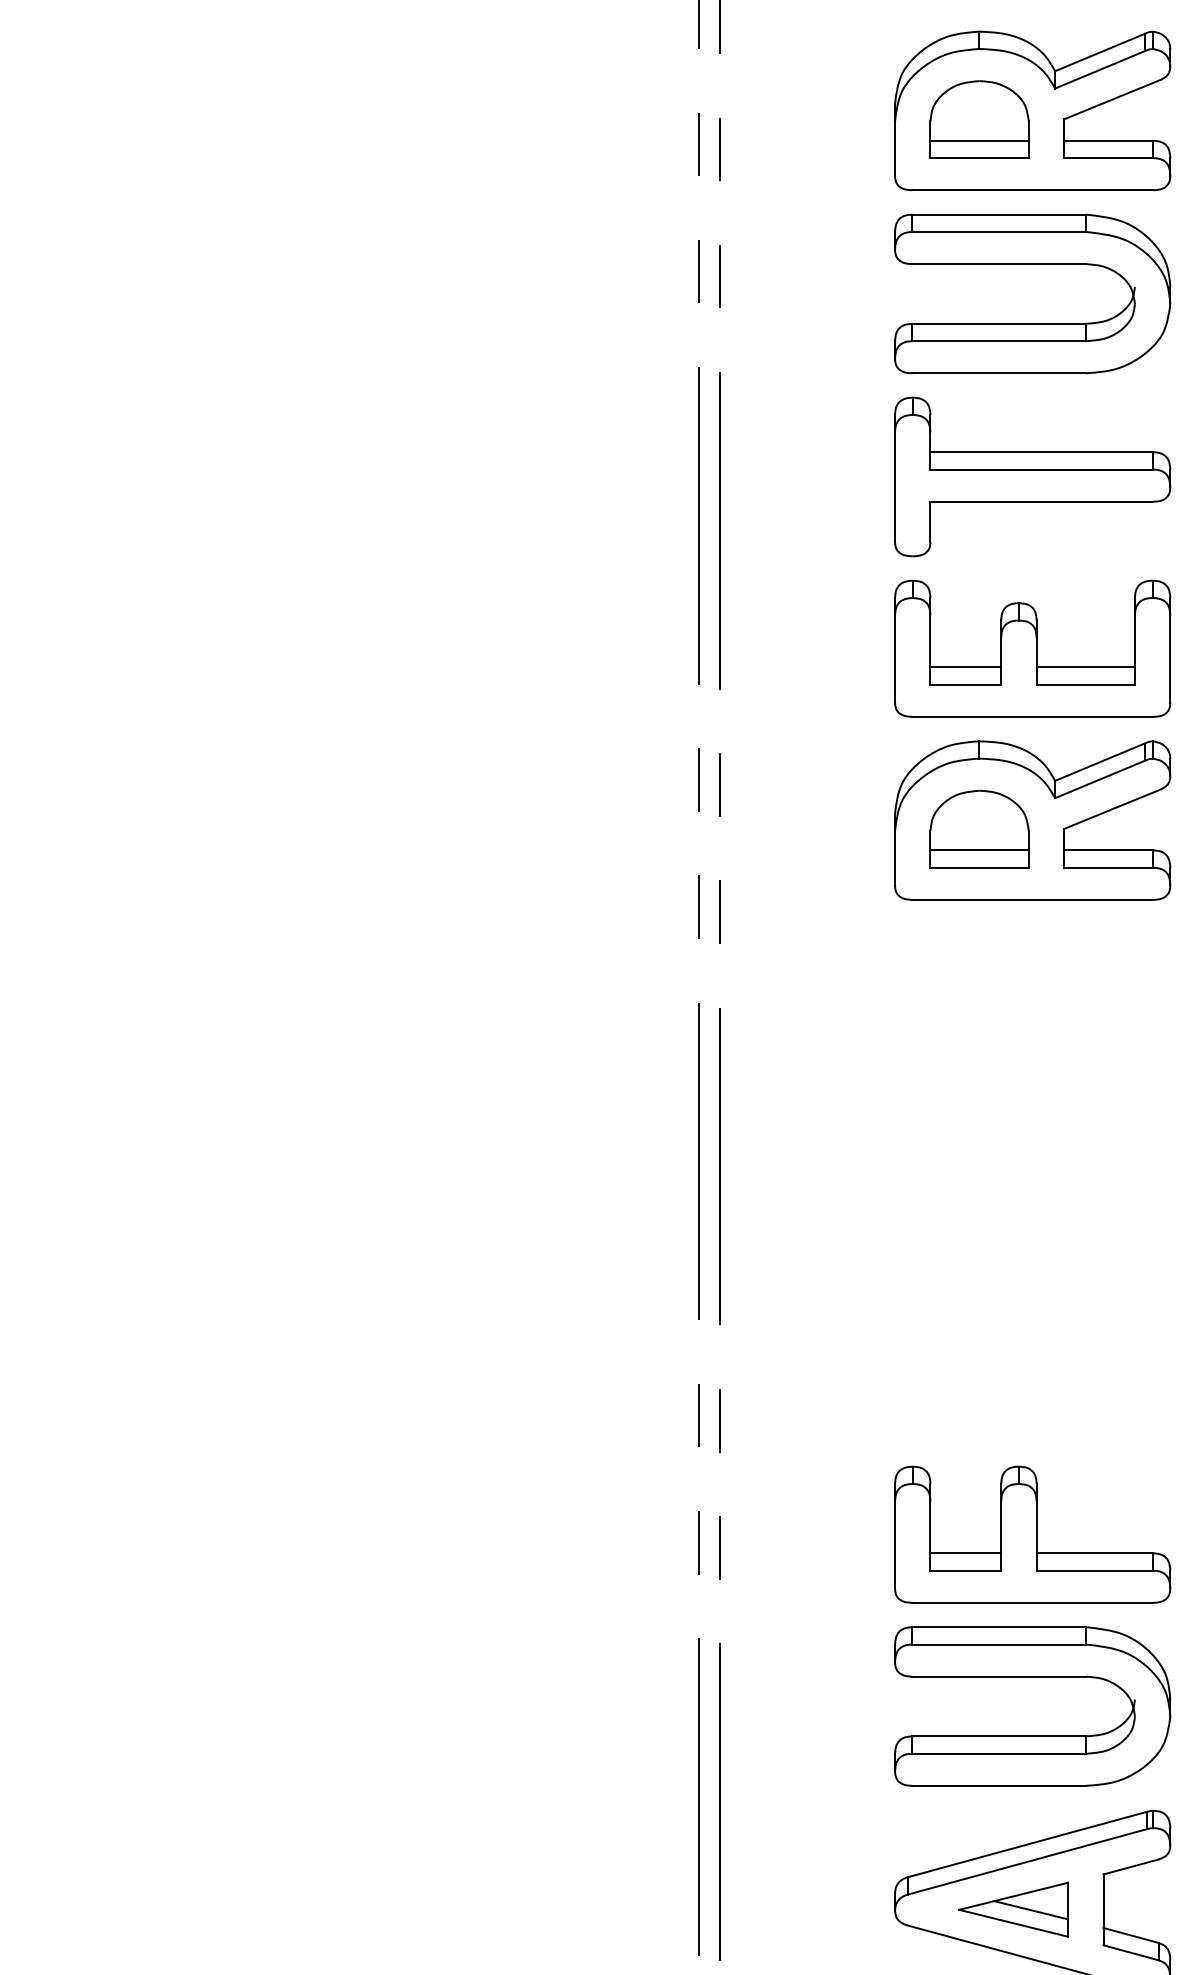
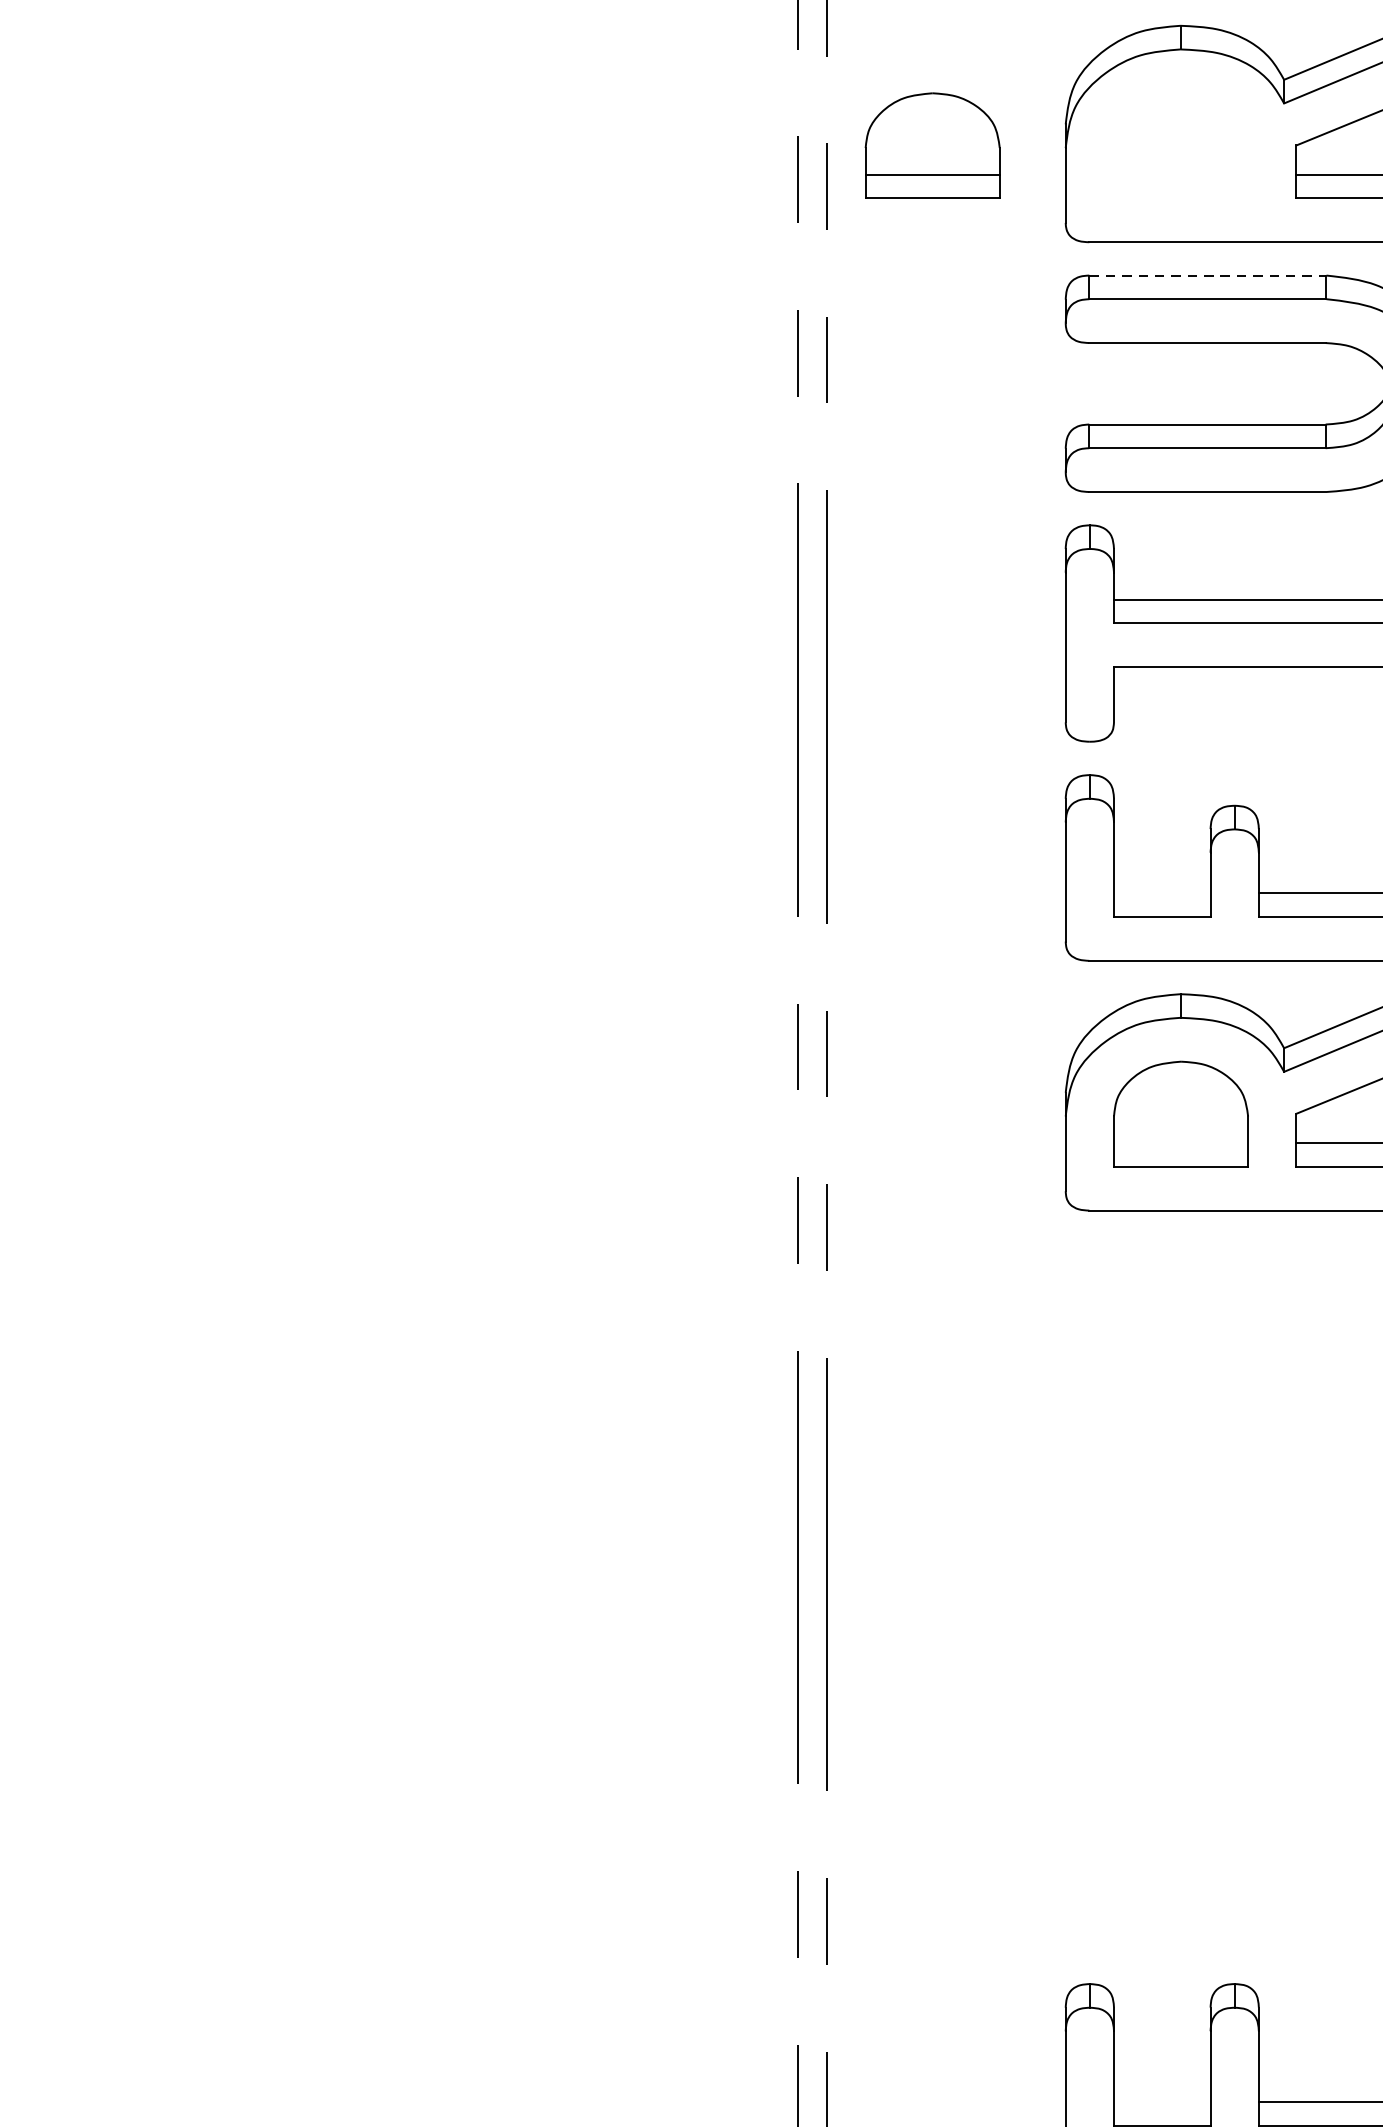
part: (979, 119) -> (932, 145), moved
line: (999, 214) -> (1208, 275), solid -> dashed
line: (965, 667) -> (1161, 893), removed
line: (979, 850) -> (1180, 1143), removed
line: (965, 1553) -> (1161, 2102), removed

